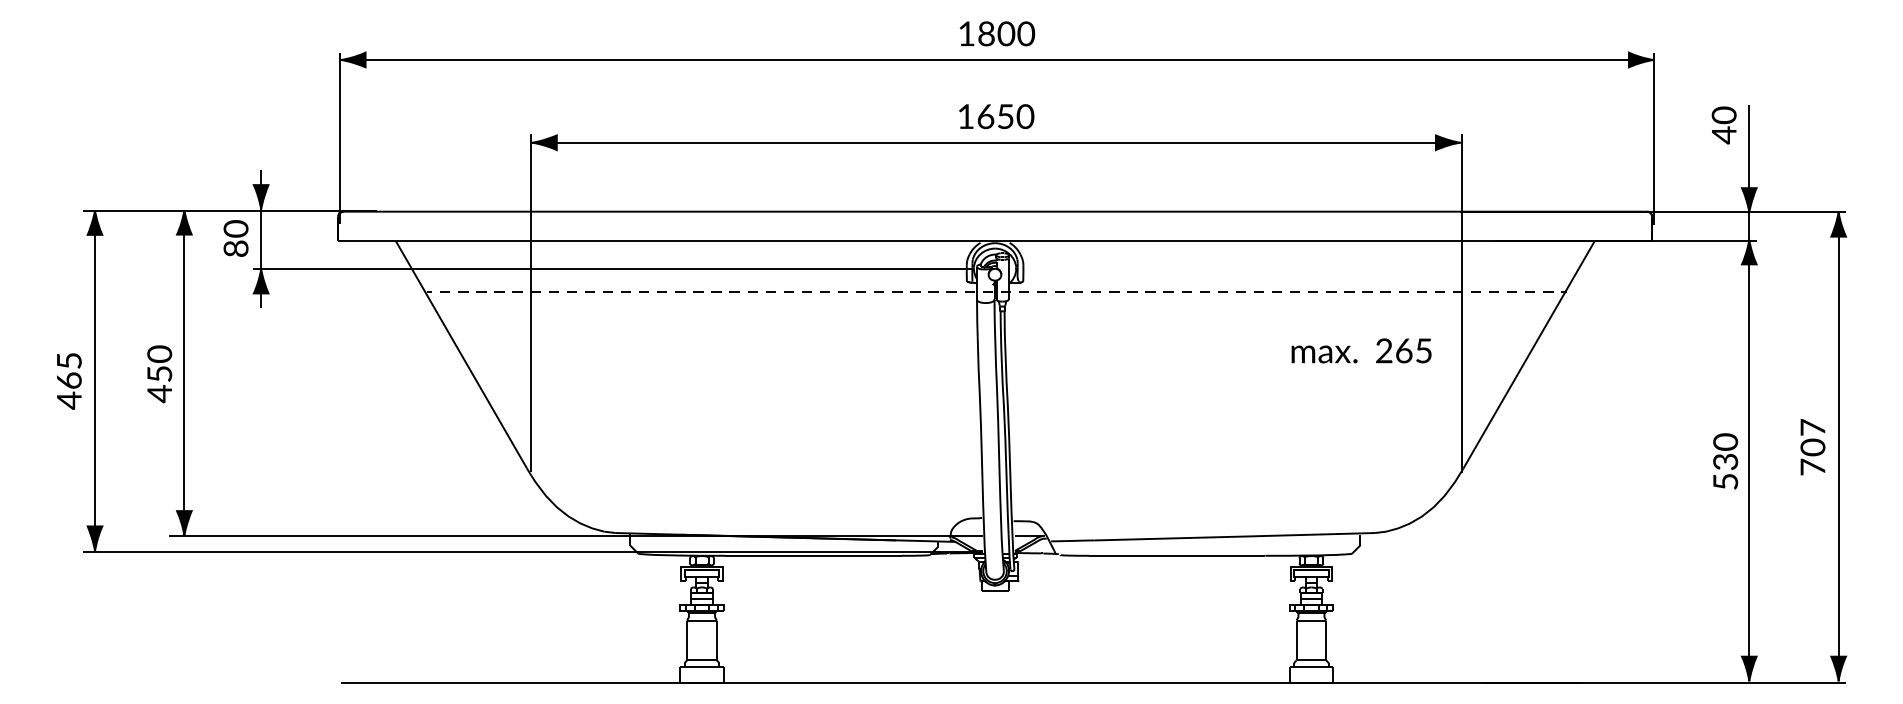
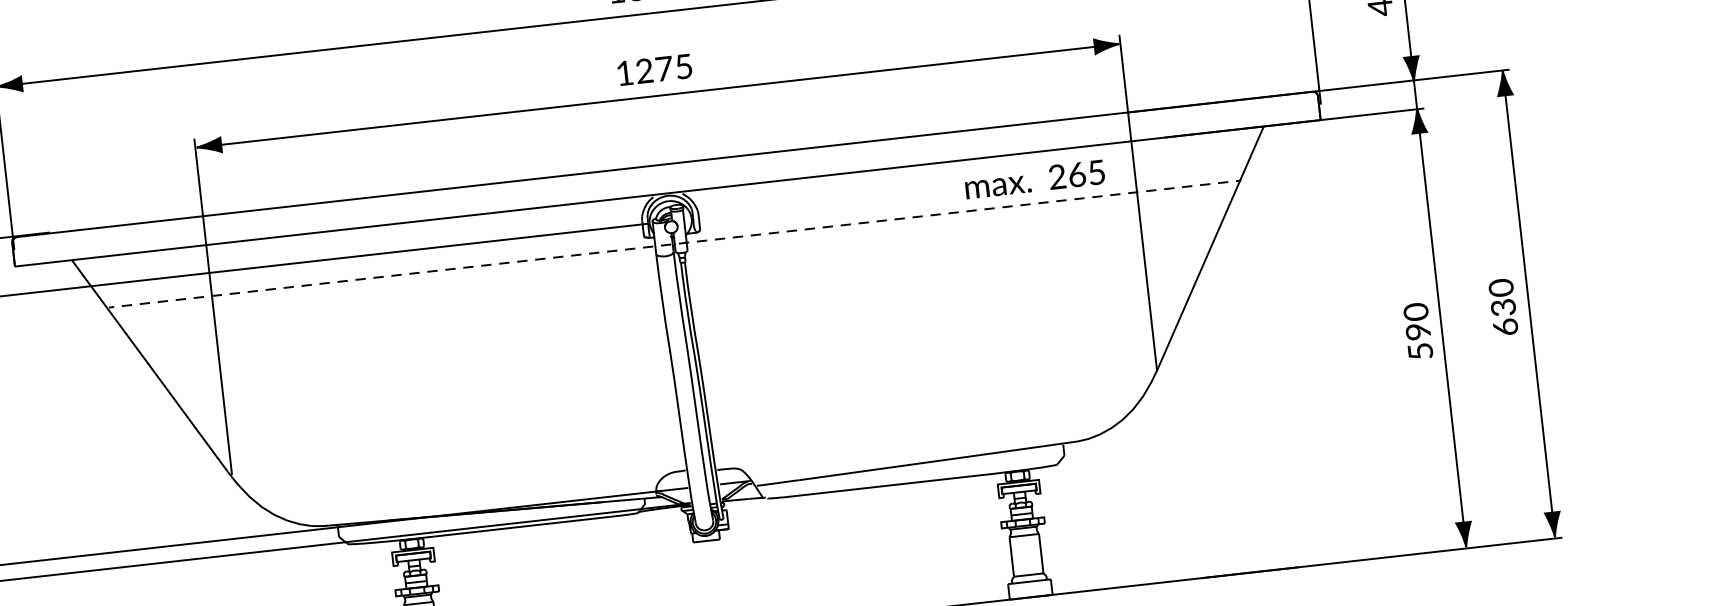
text: (1005, 116) -> (664, 68), 1650 -> 1275
text: (1361, 350) -> (1034, 179), moved
text: (1812, 446) -> (1502, 306), 707 -> 630
text: (1725, 462) -> (1418, 332), 530 -> 590

